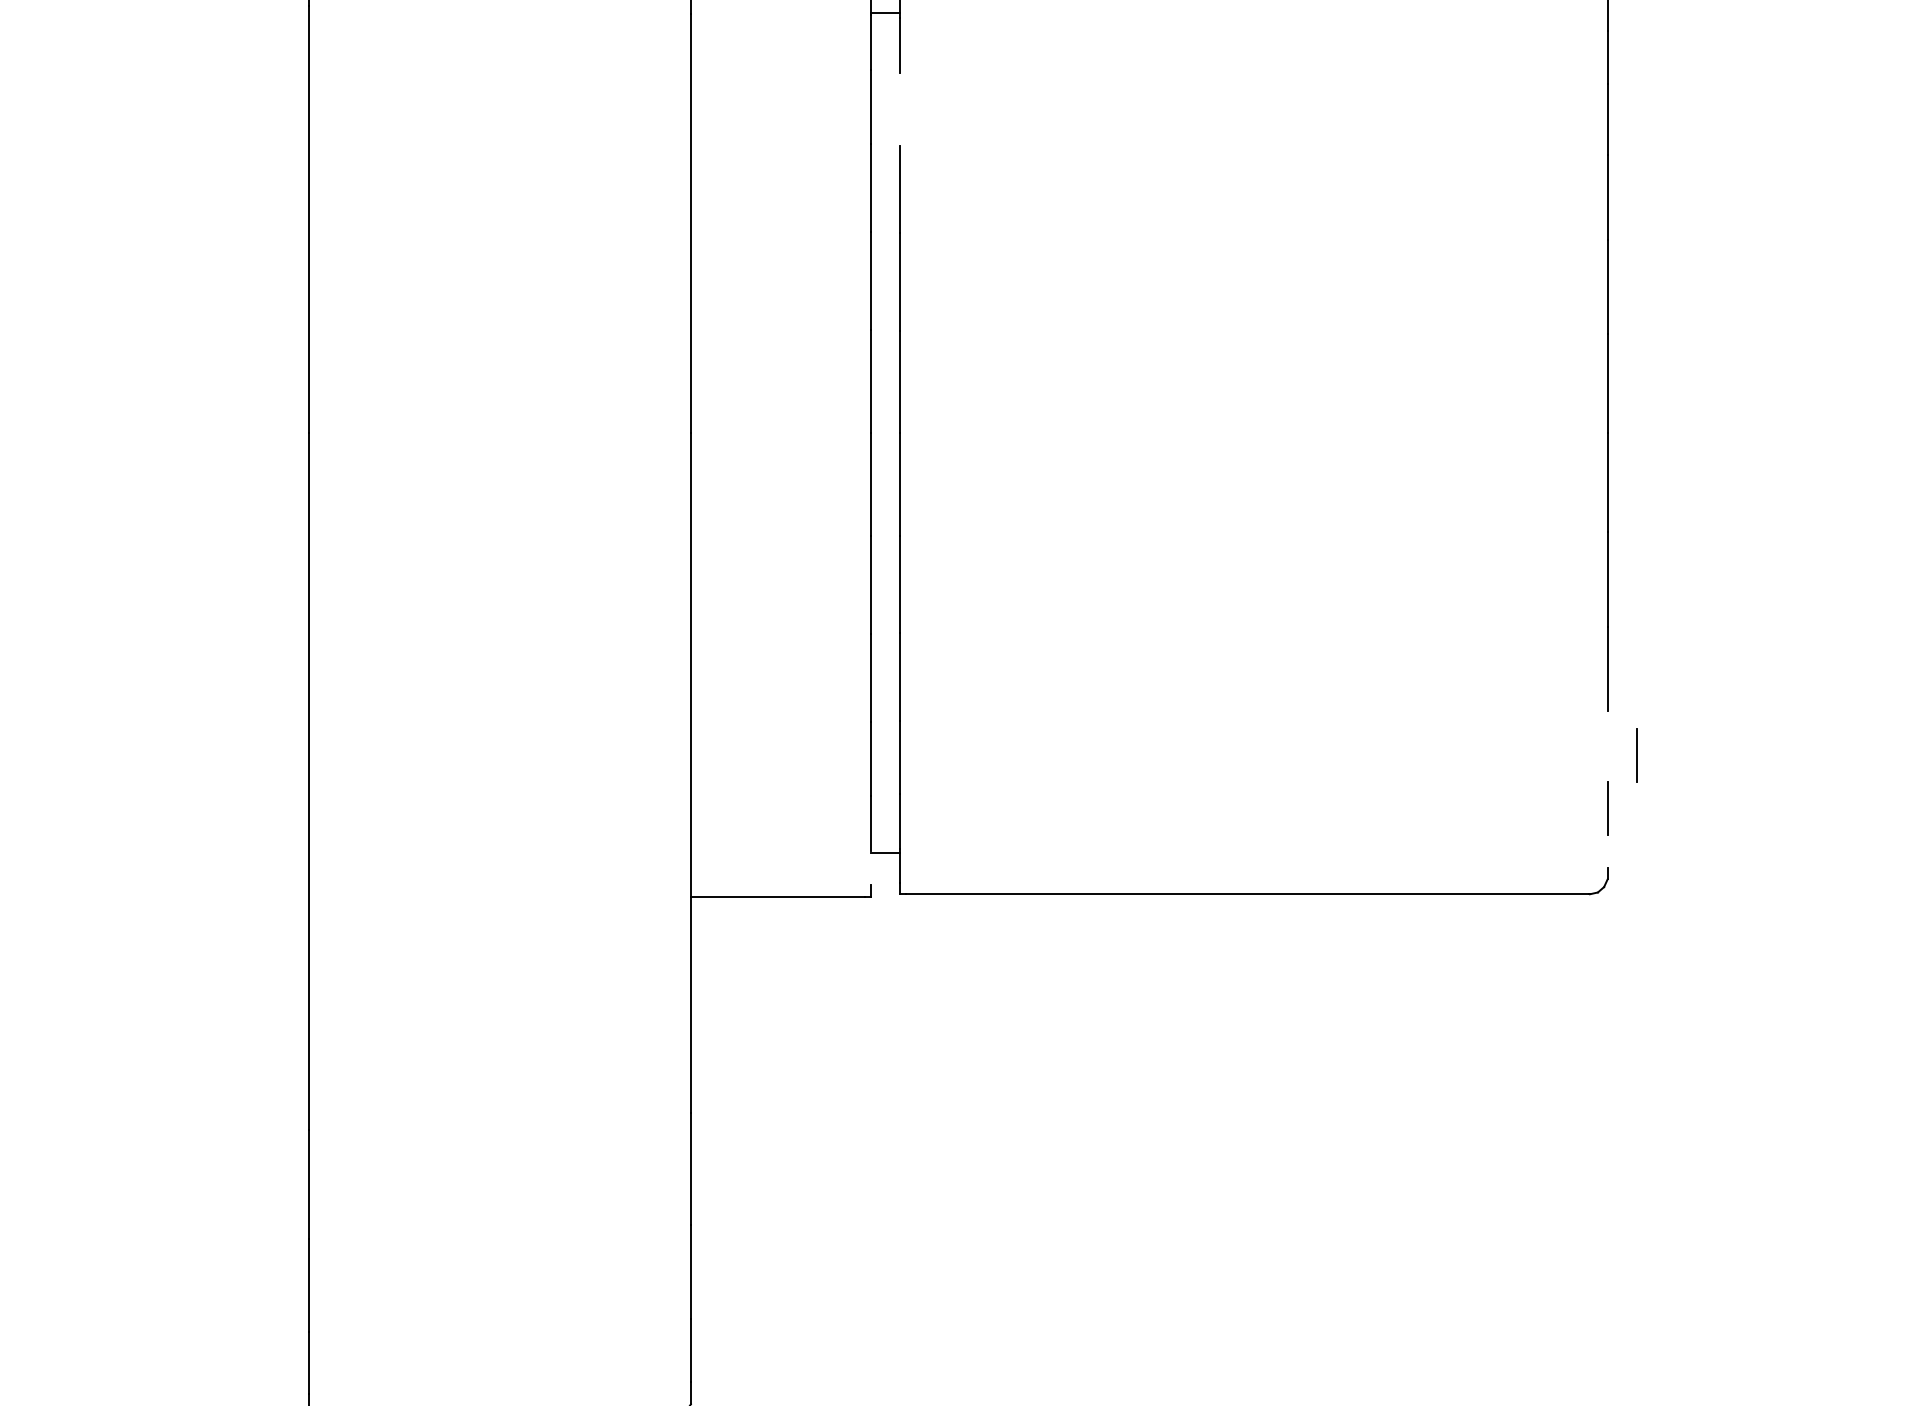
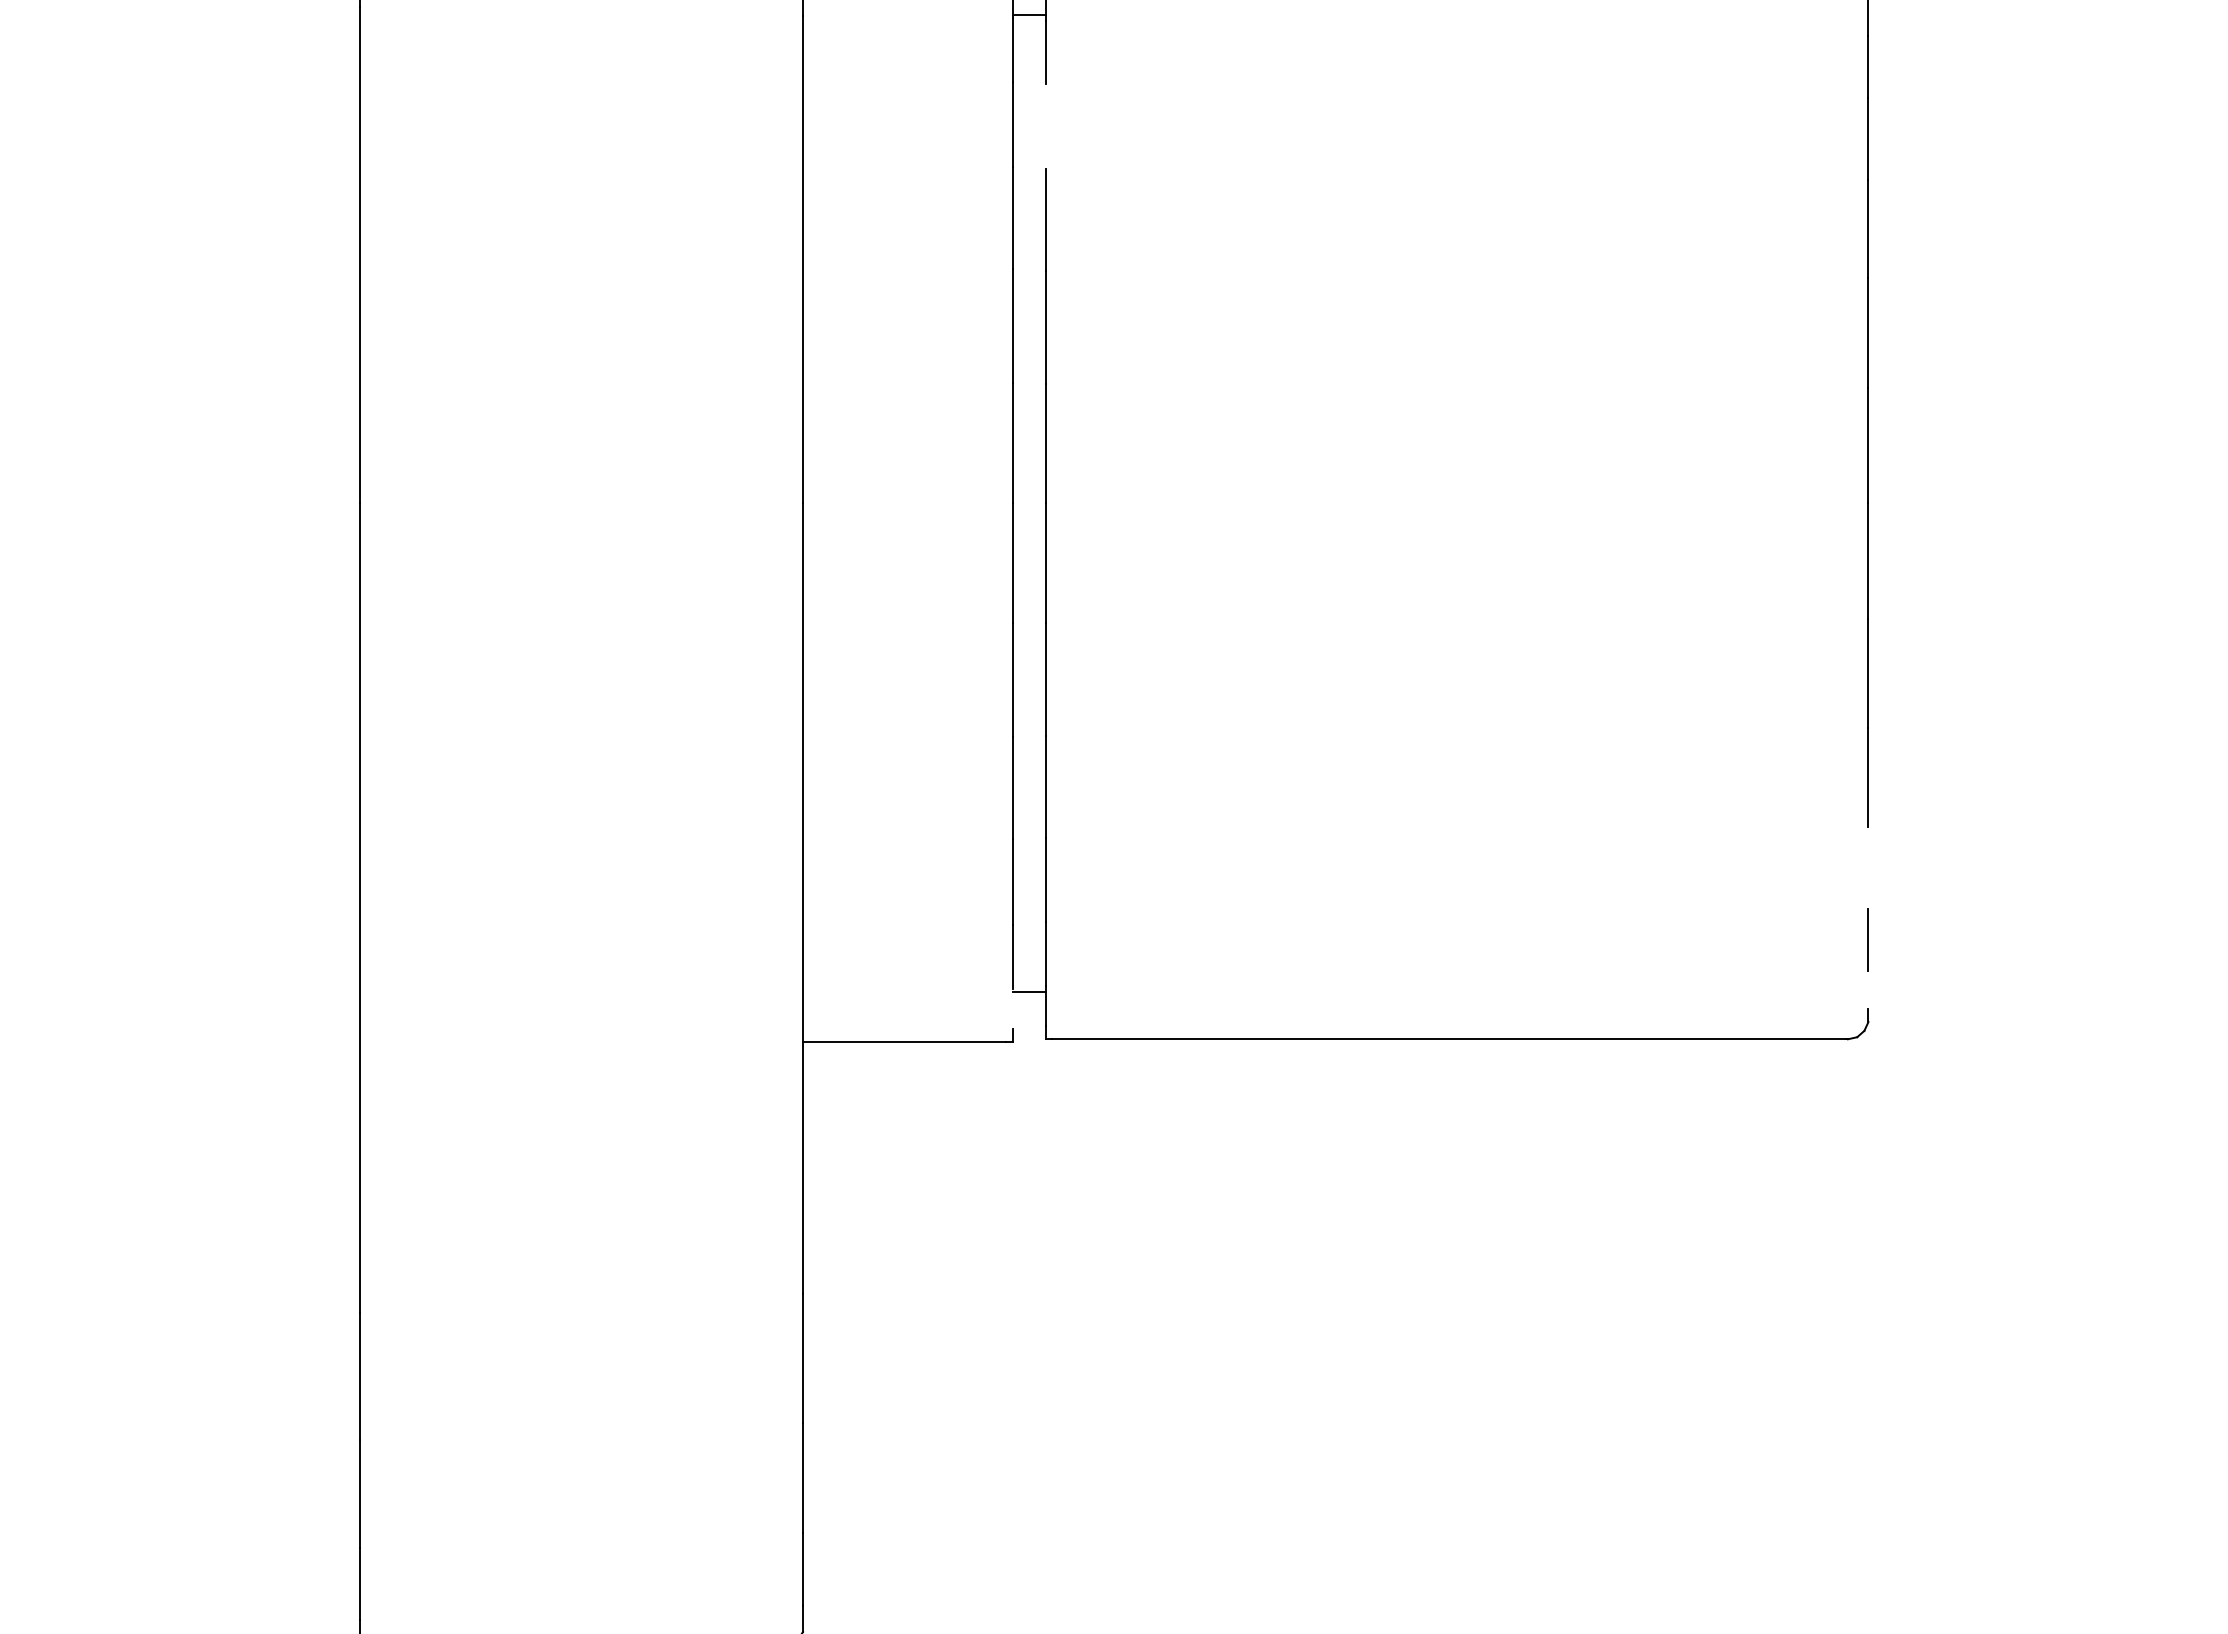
line: (1636, 755) -> (1901, 877), removed

